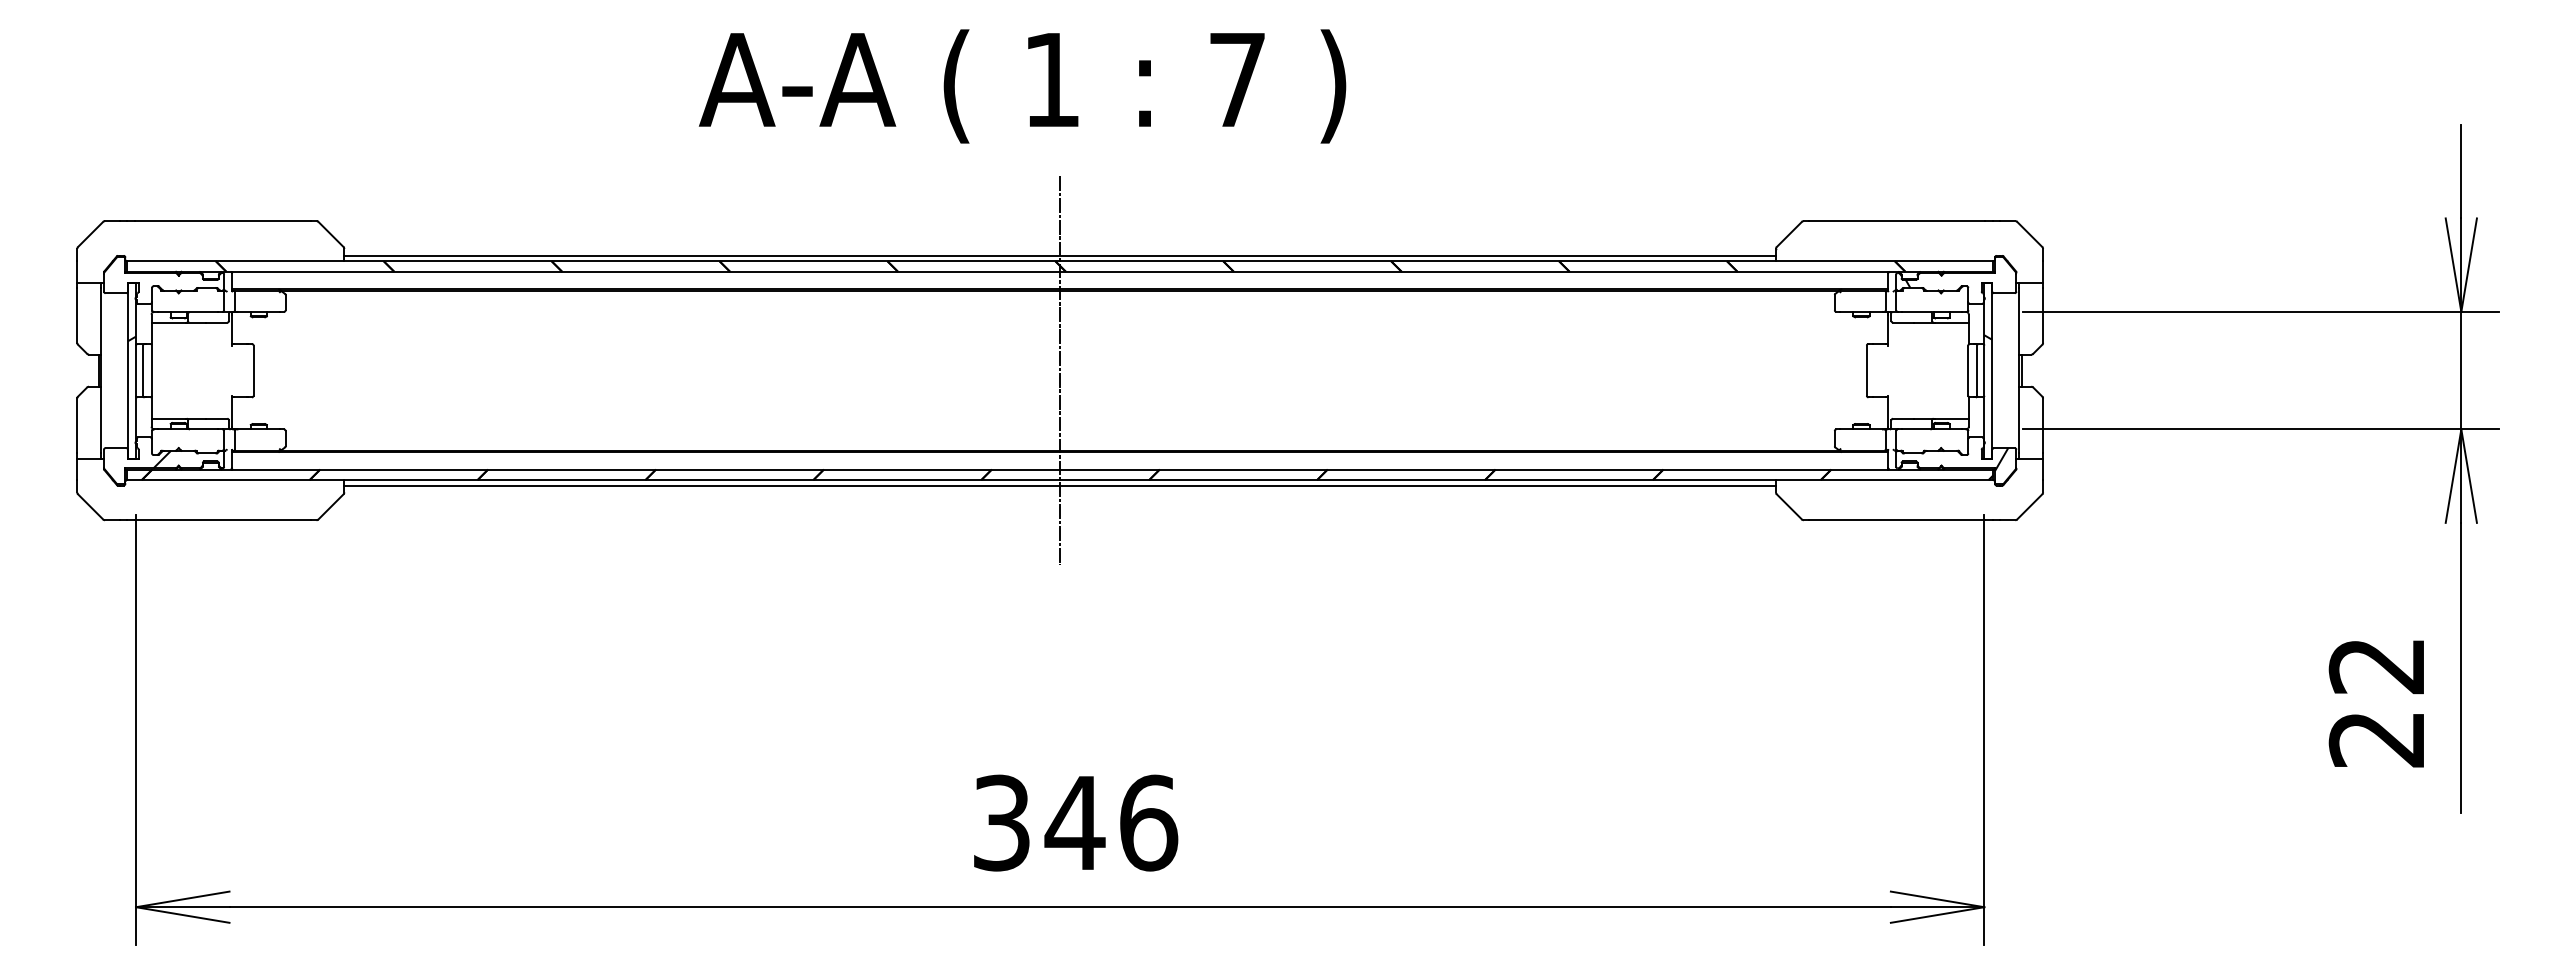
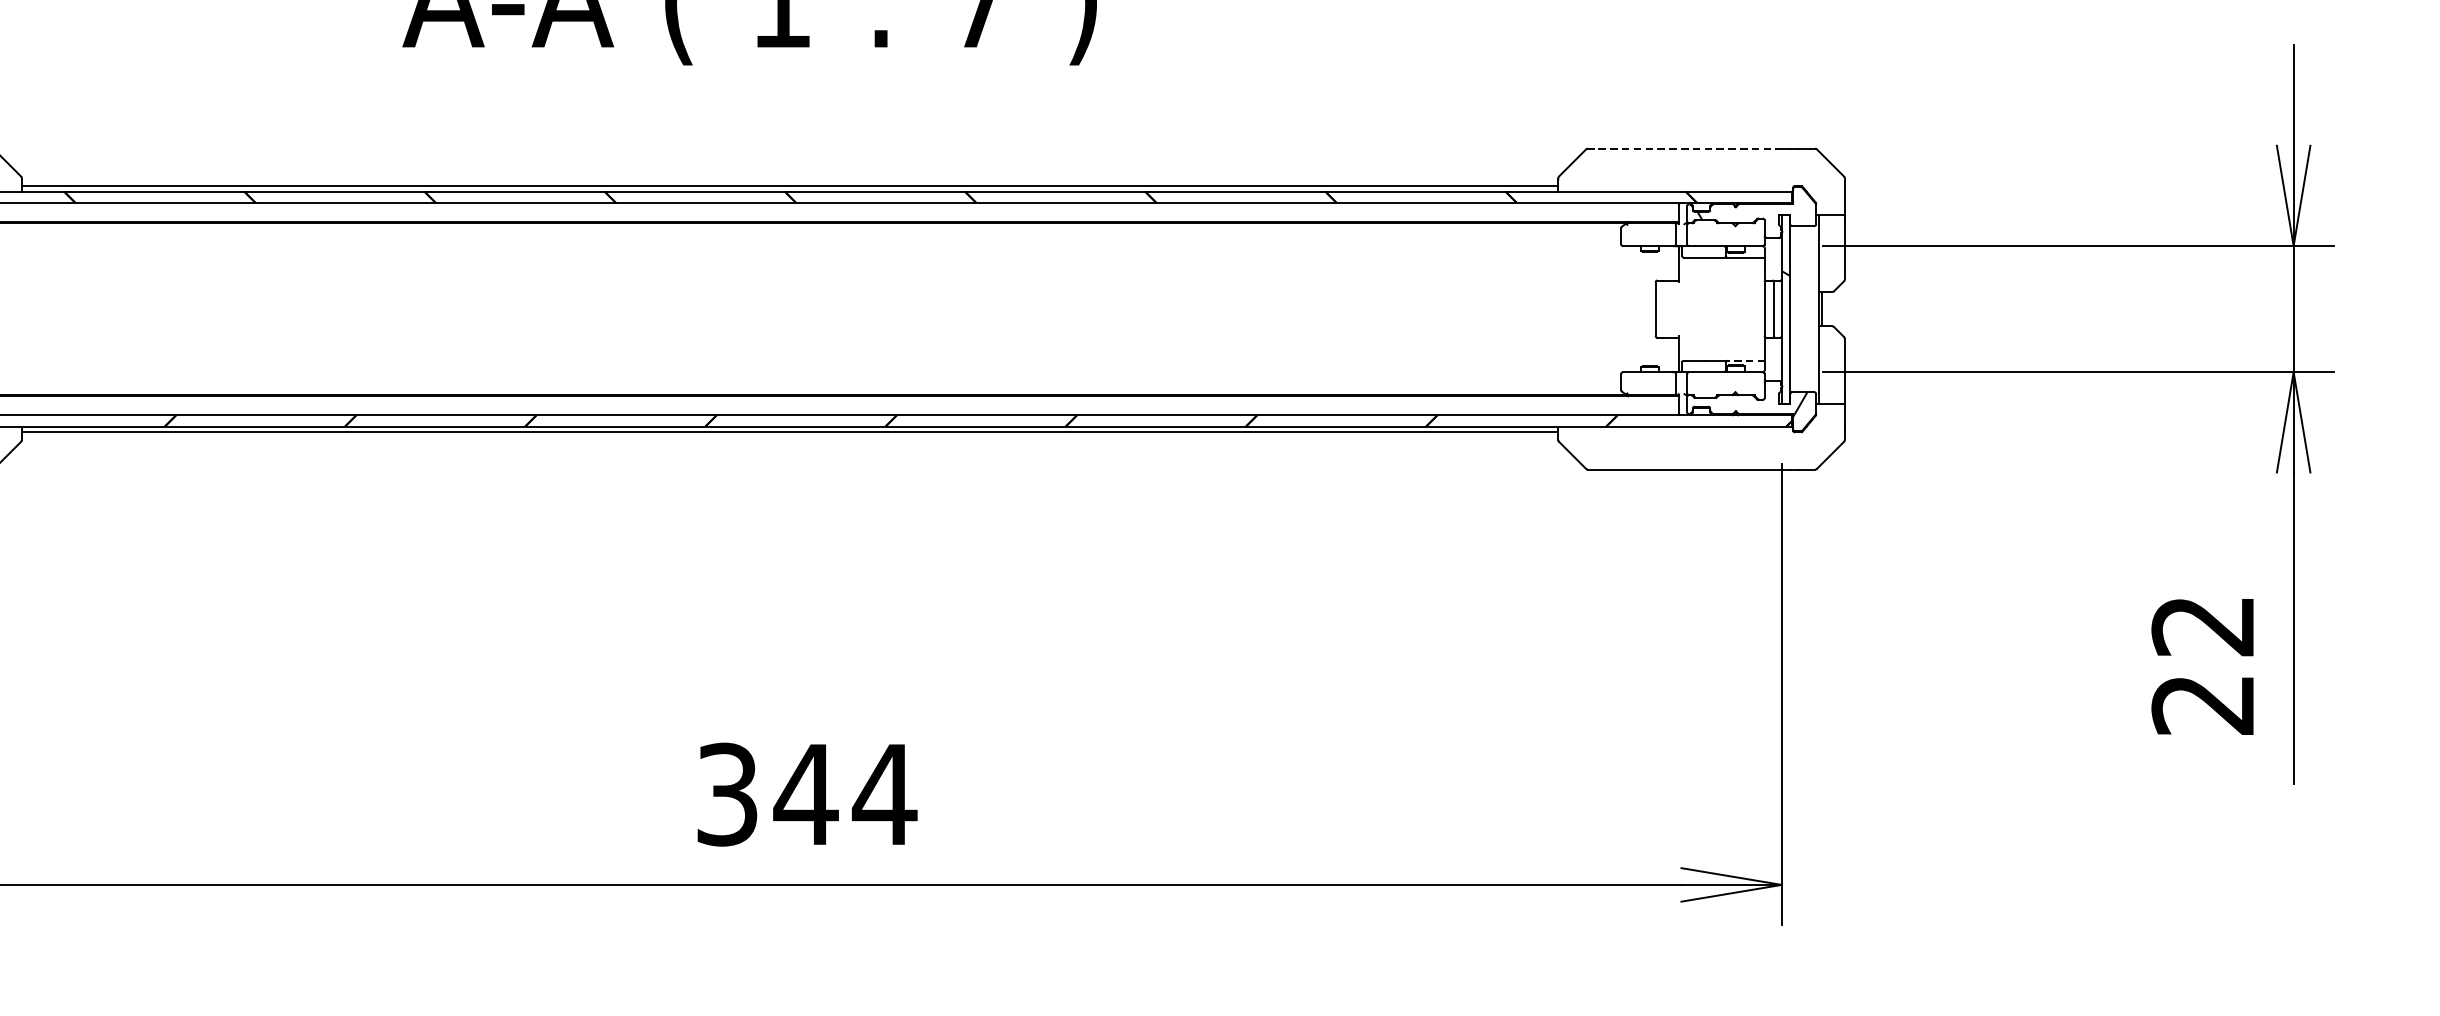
line: (1896, 221) -> (1687, 149), solid -> dashed
line: (1060, 370) -> (790, 308), removed
line: (1951, 418) -> (1746, 360), solid -> dashed
text: (1147, 822) -> (883, 794), 346 -> 344

